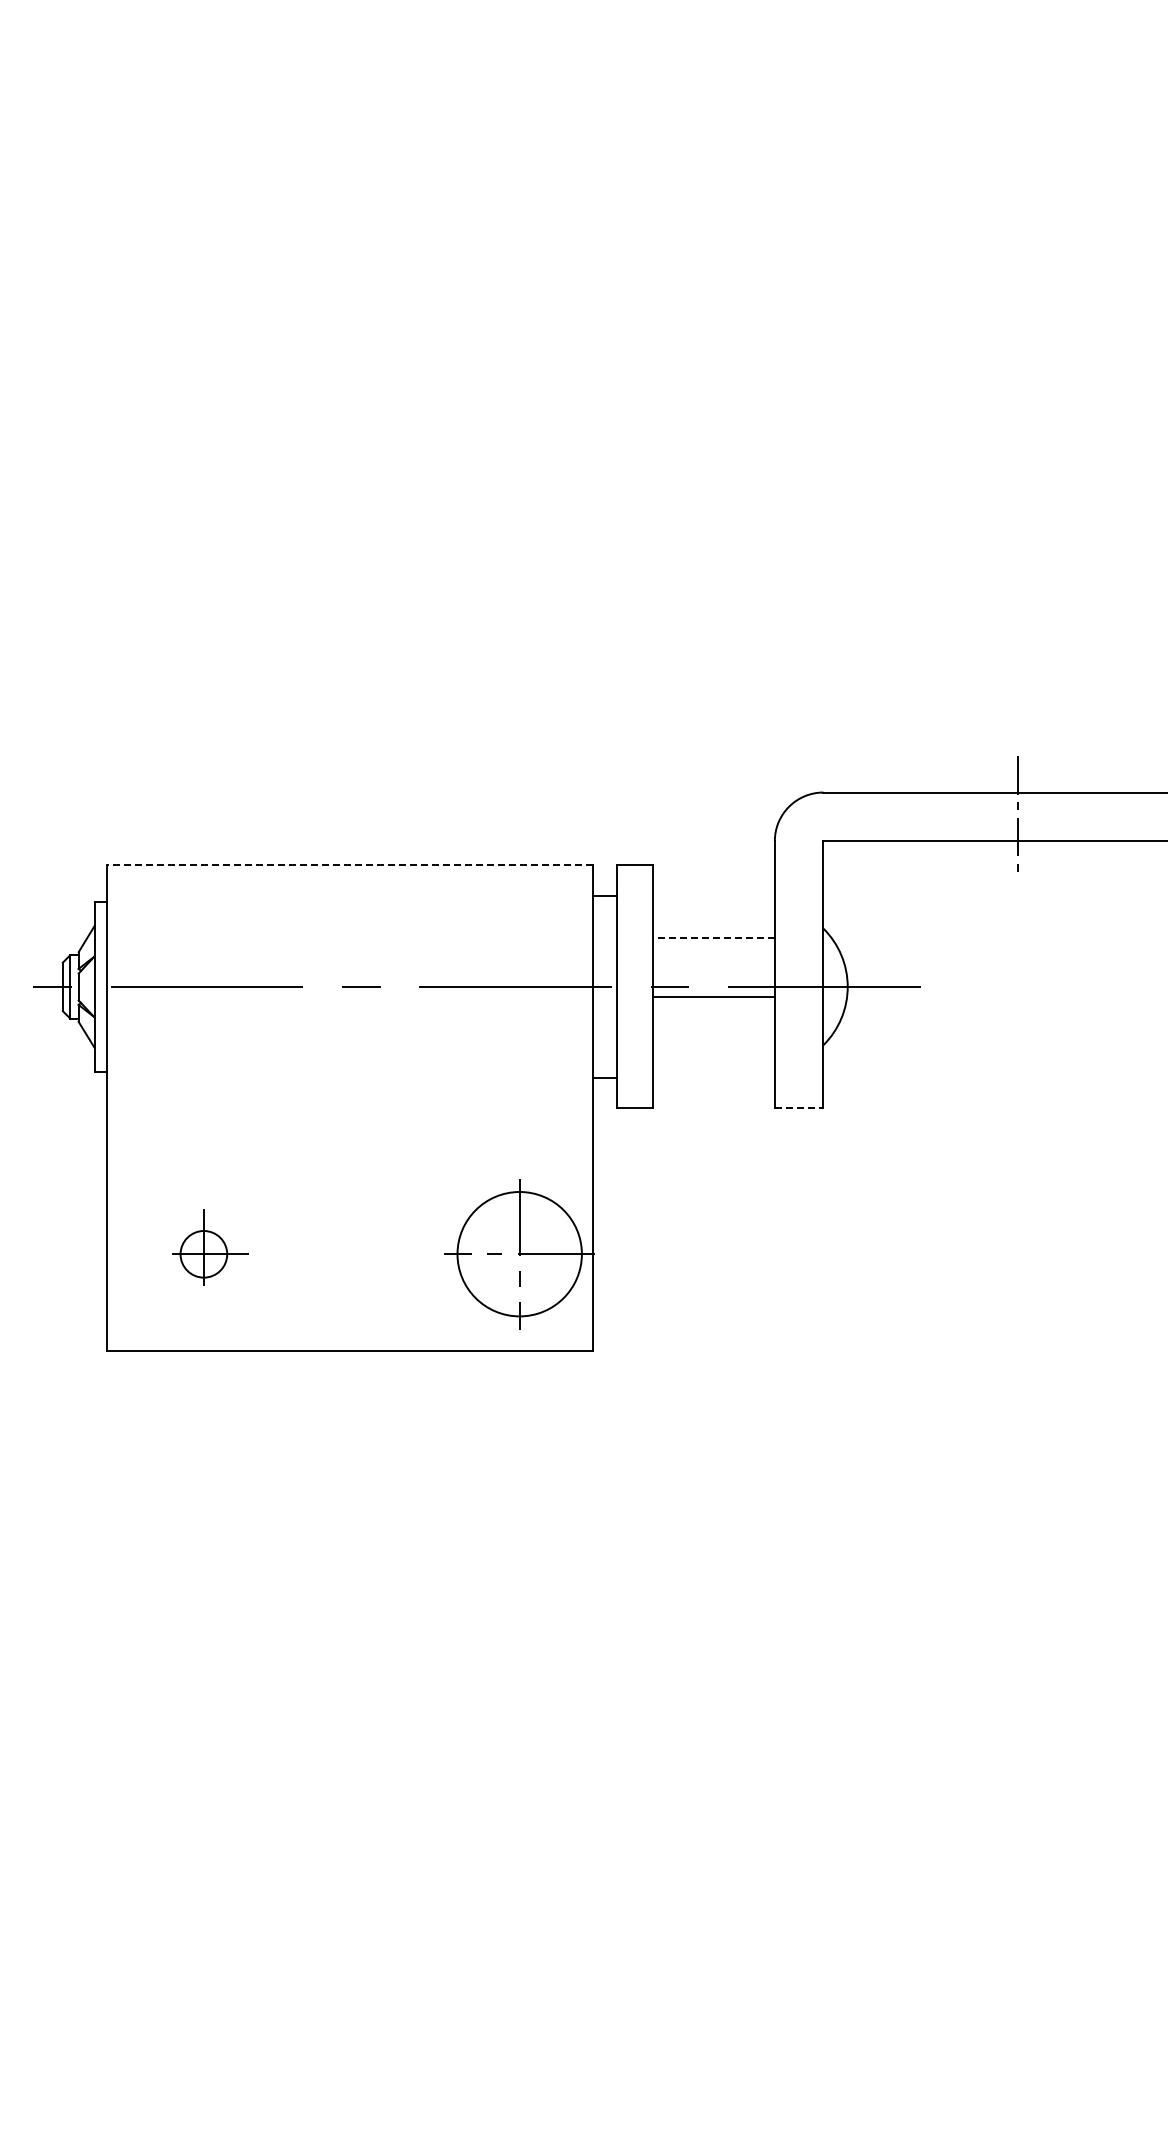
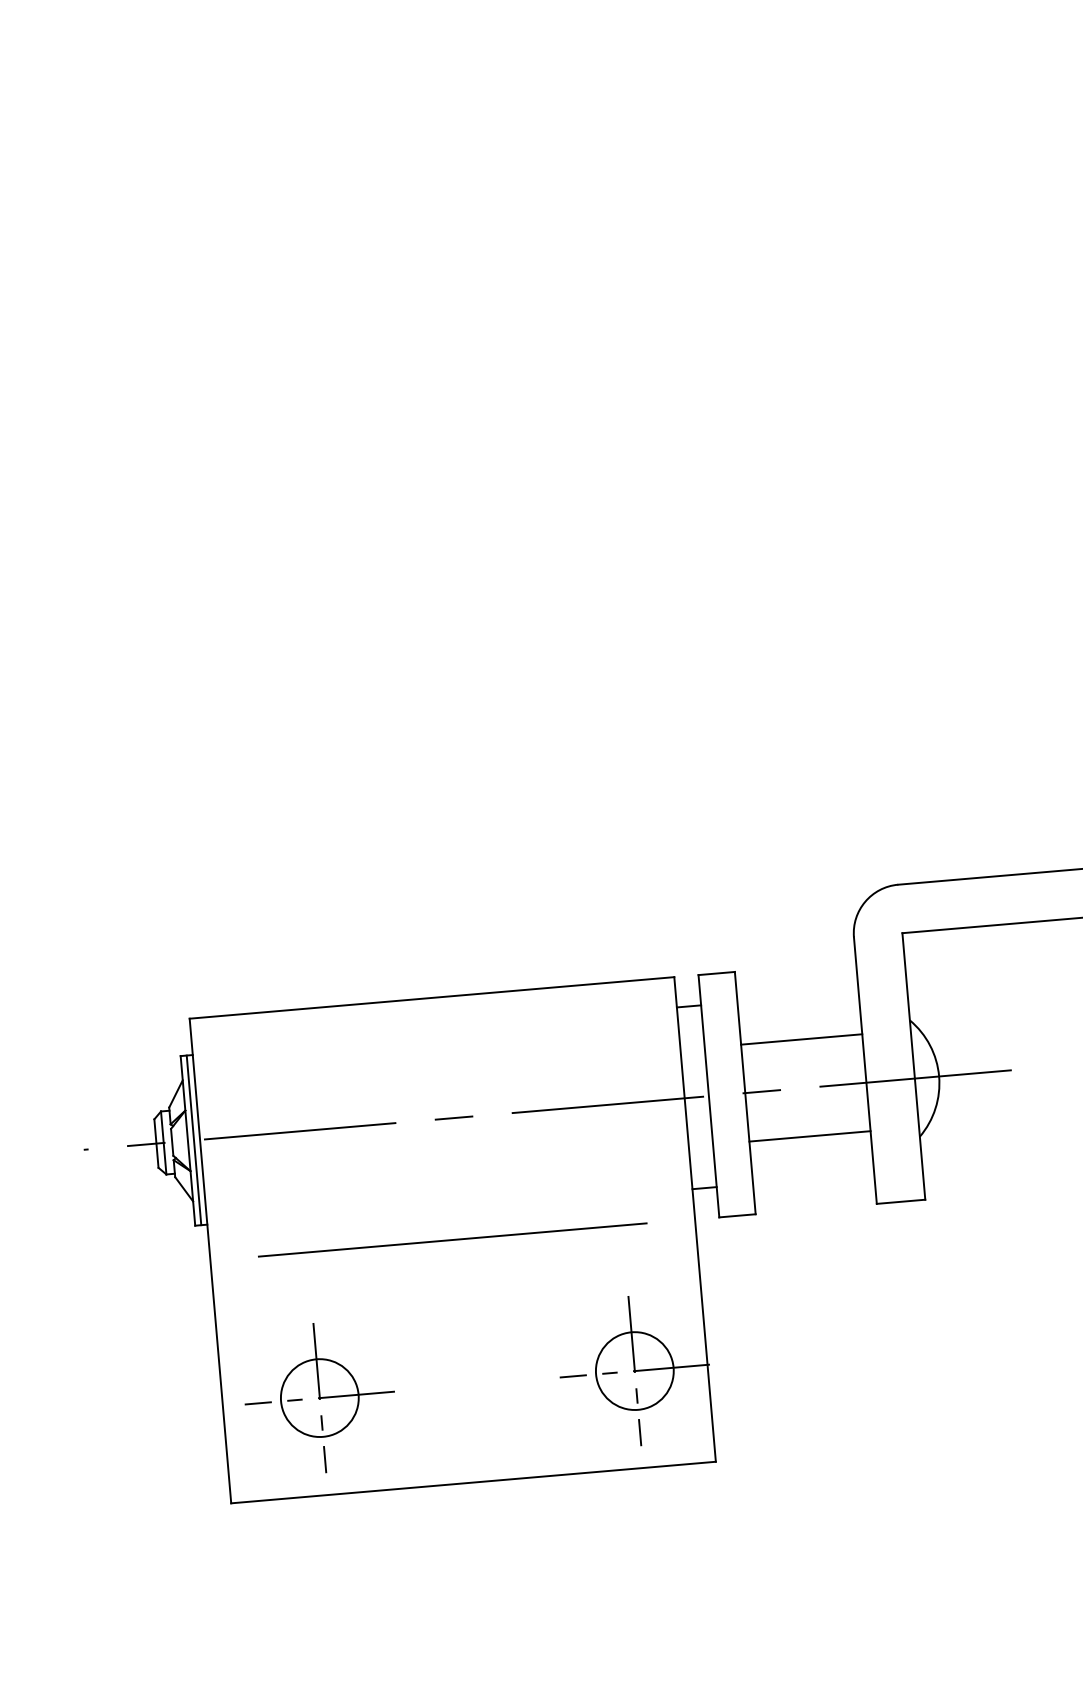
line: (349, 865) -> (431, 998), dashed -> solid
line: (714, 938) -> (802, 1039), dashed -> solid
line: (100, 986) -> (193, 1139), added
line: (713, 996) -> (809, 1136), moved
line: (349, 1108) -> (452, 1240), added
line: (799, 1108) -> (901, 1201), dashed -> solid
part: (203, 1254) -> (319, 1398), size x1.67
circle: (519, 1254) -> (634, 1371), size x0.62

